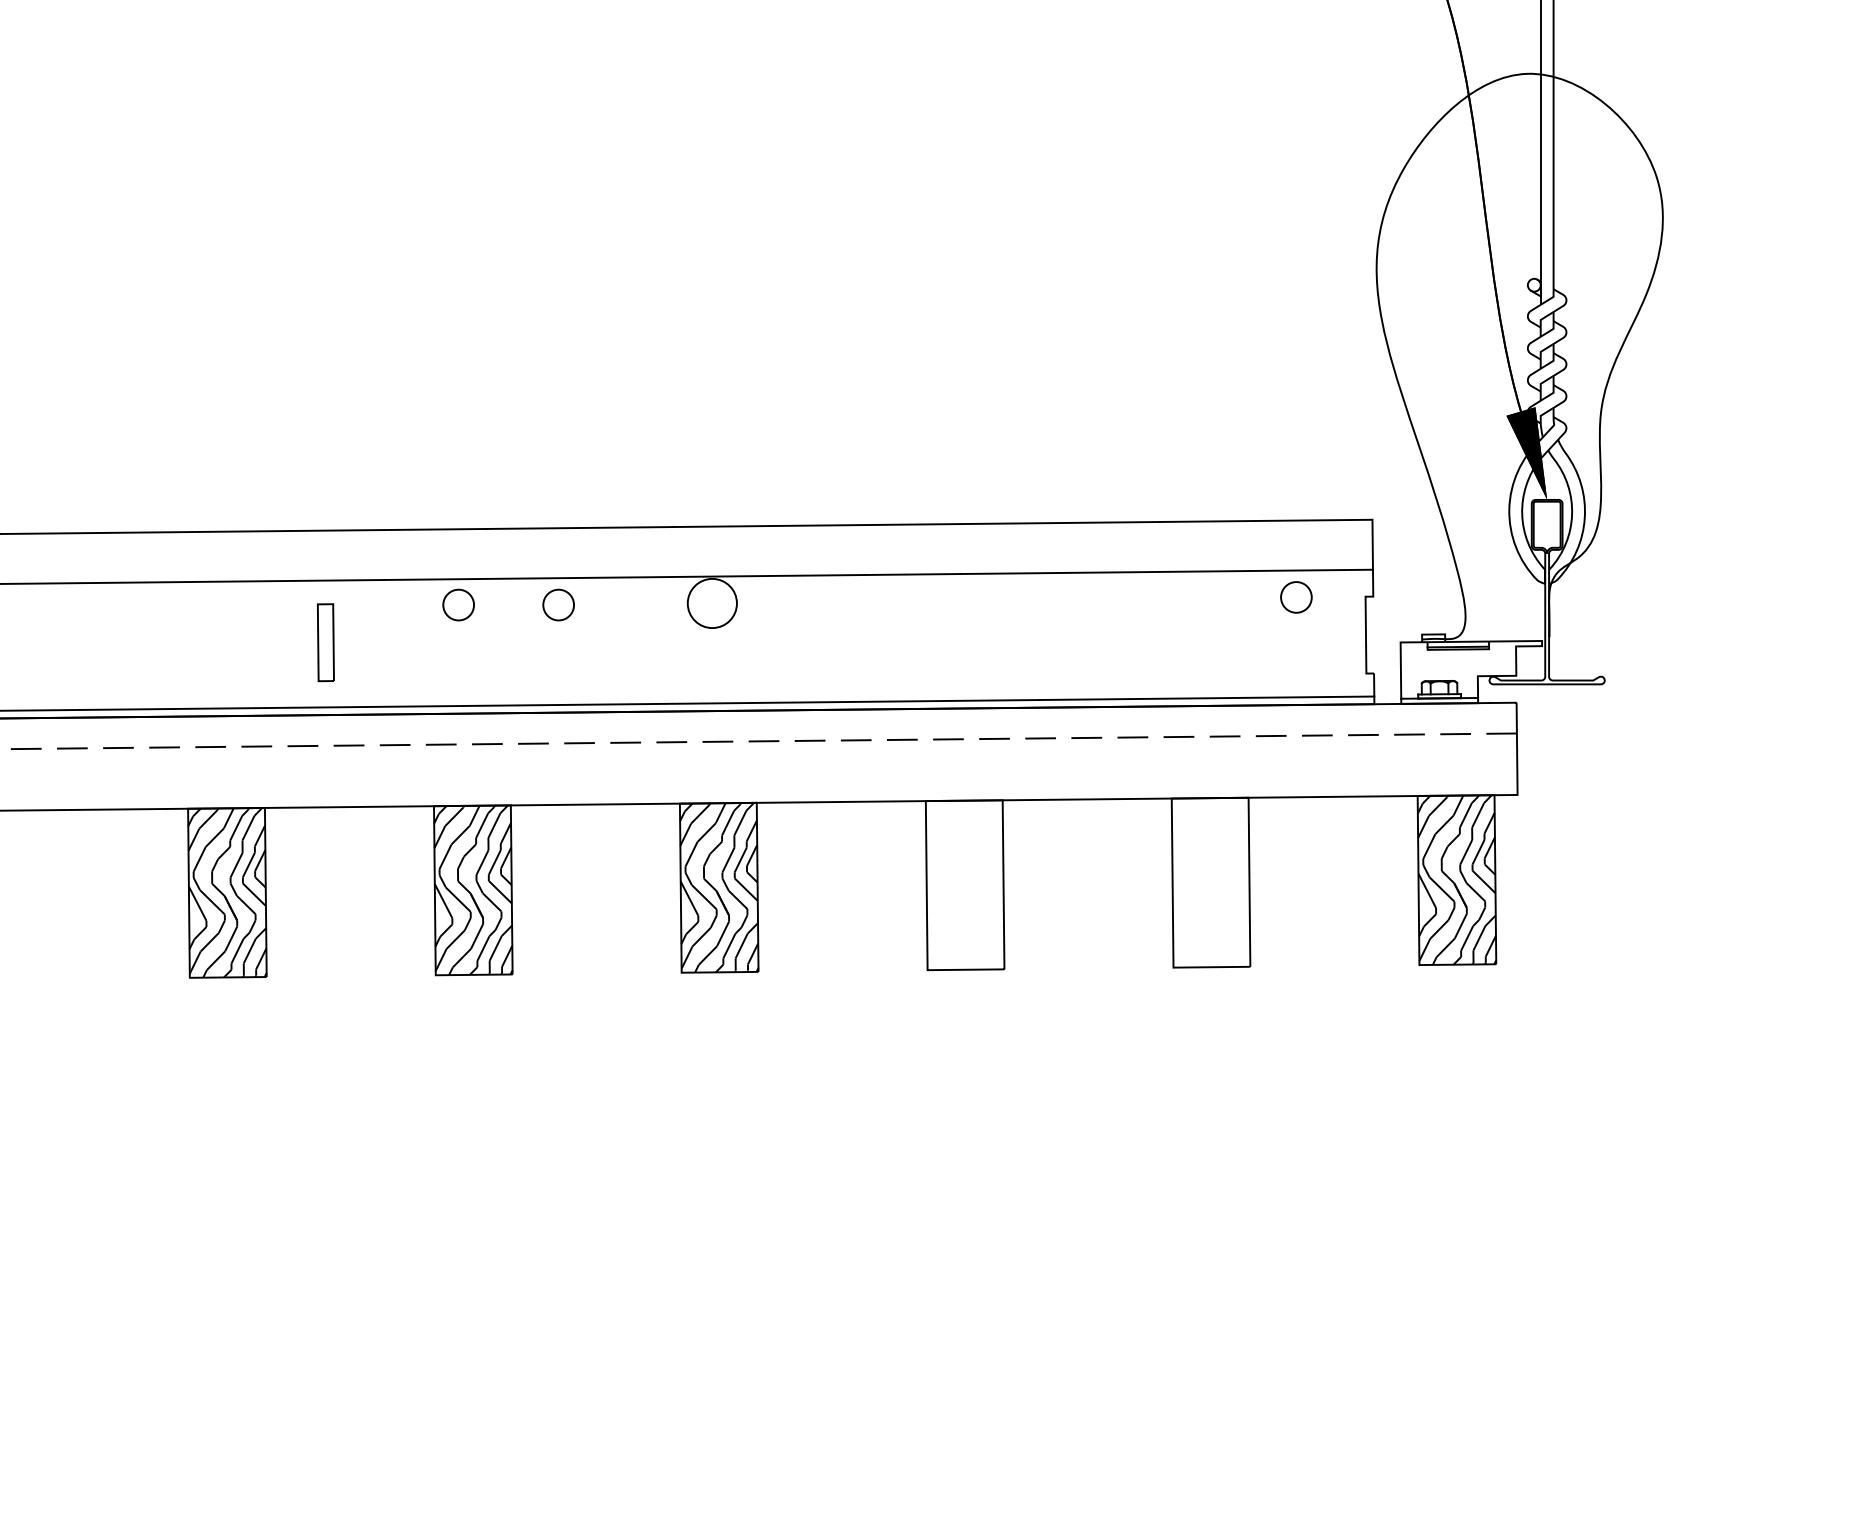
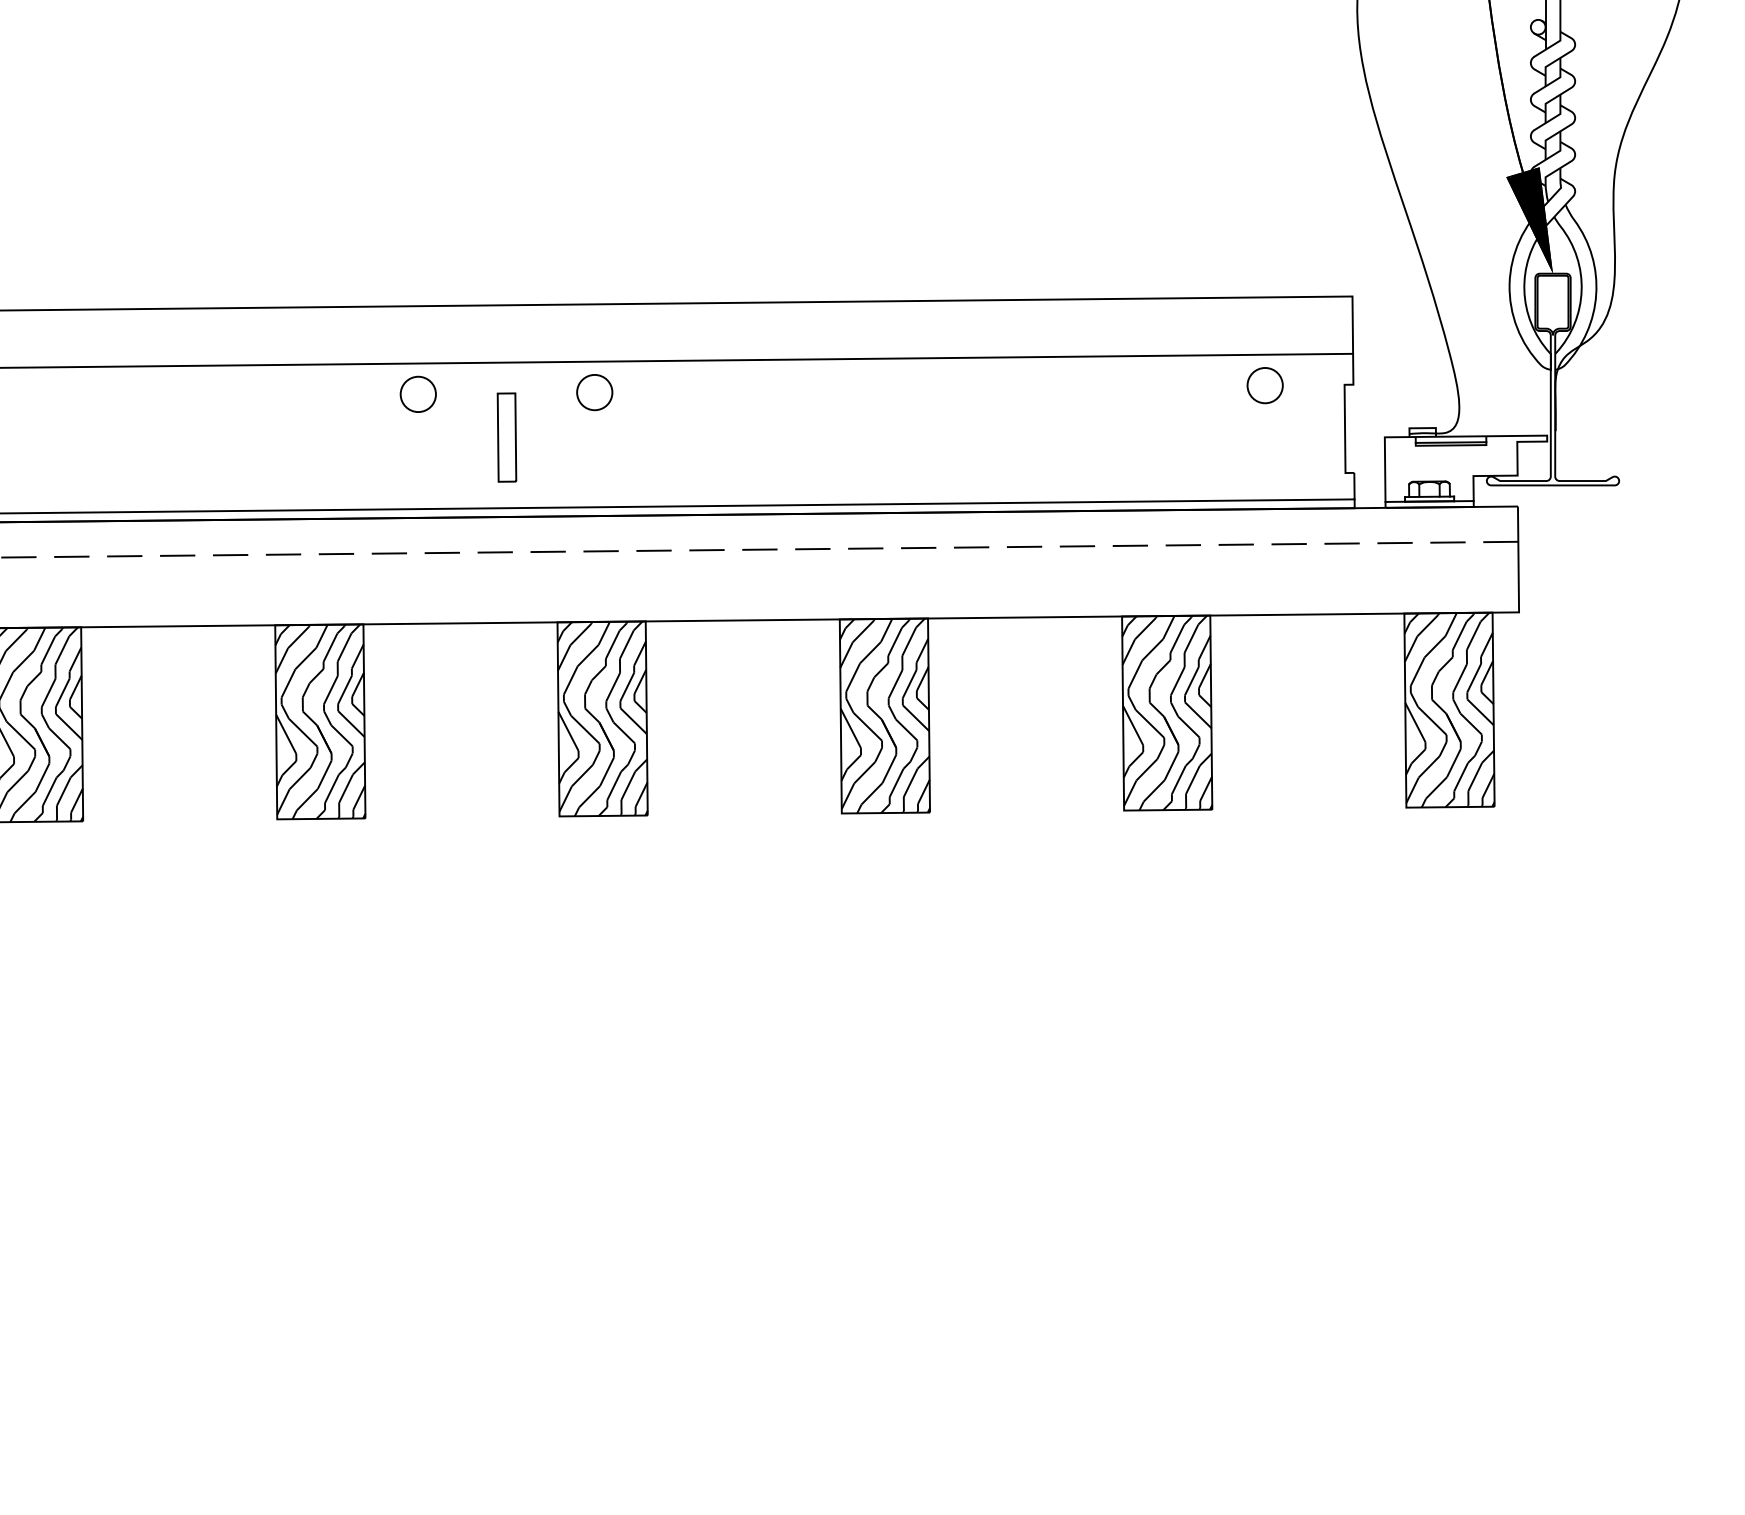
circle: (712, 603) -> (594, 392), size x0.62
circle: (458, 604) -> (303, 393), removed
part: (325, 642) -> (506, 437), moved
hatch: (1210, 882) -> (1166, 712), added
hatch: (965, 885) -> (885, 716), added

